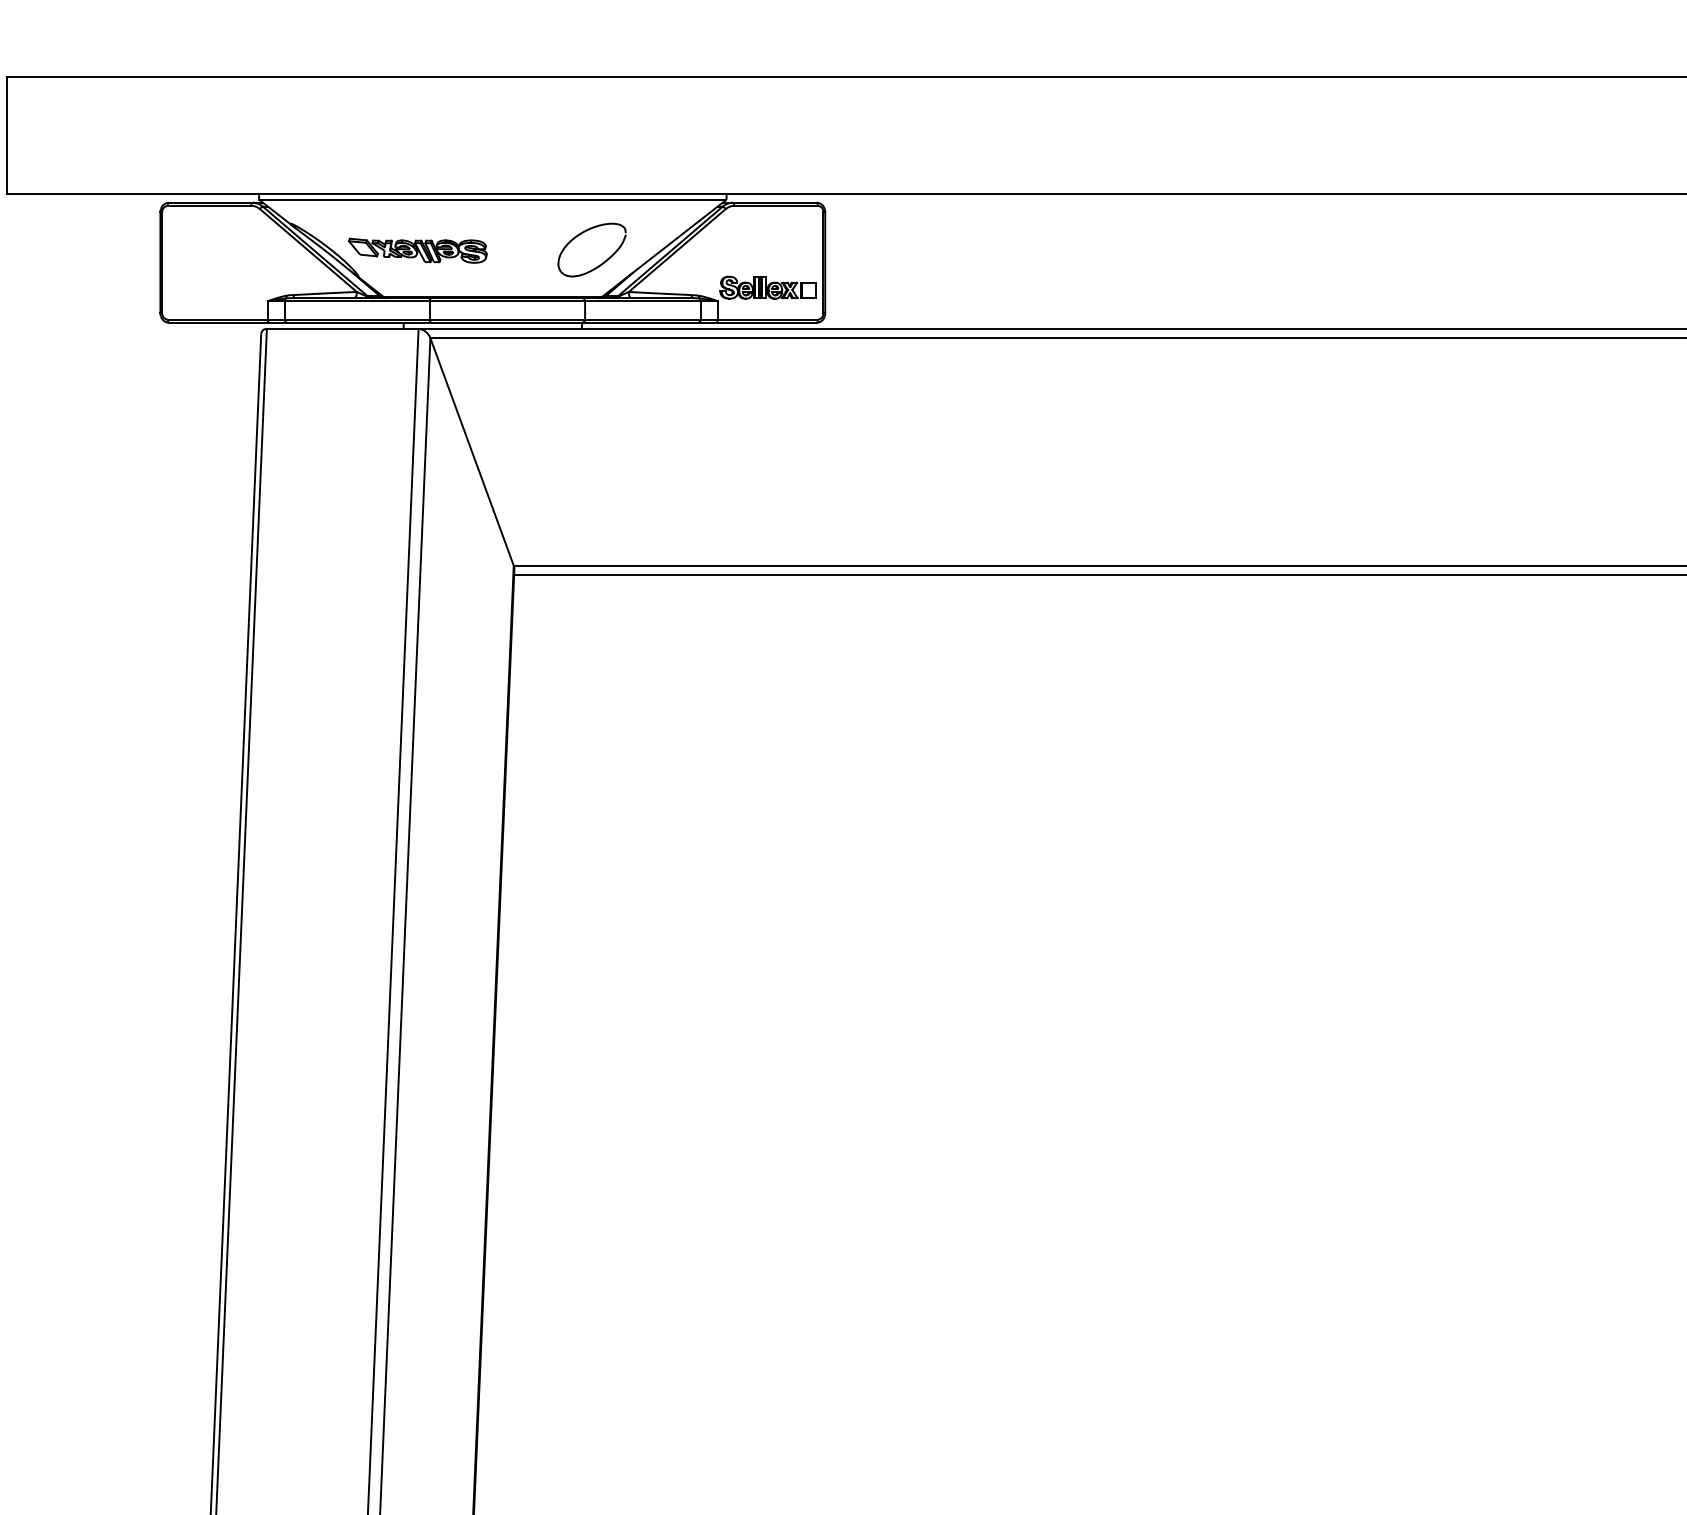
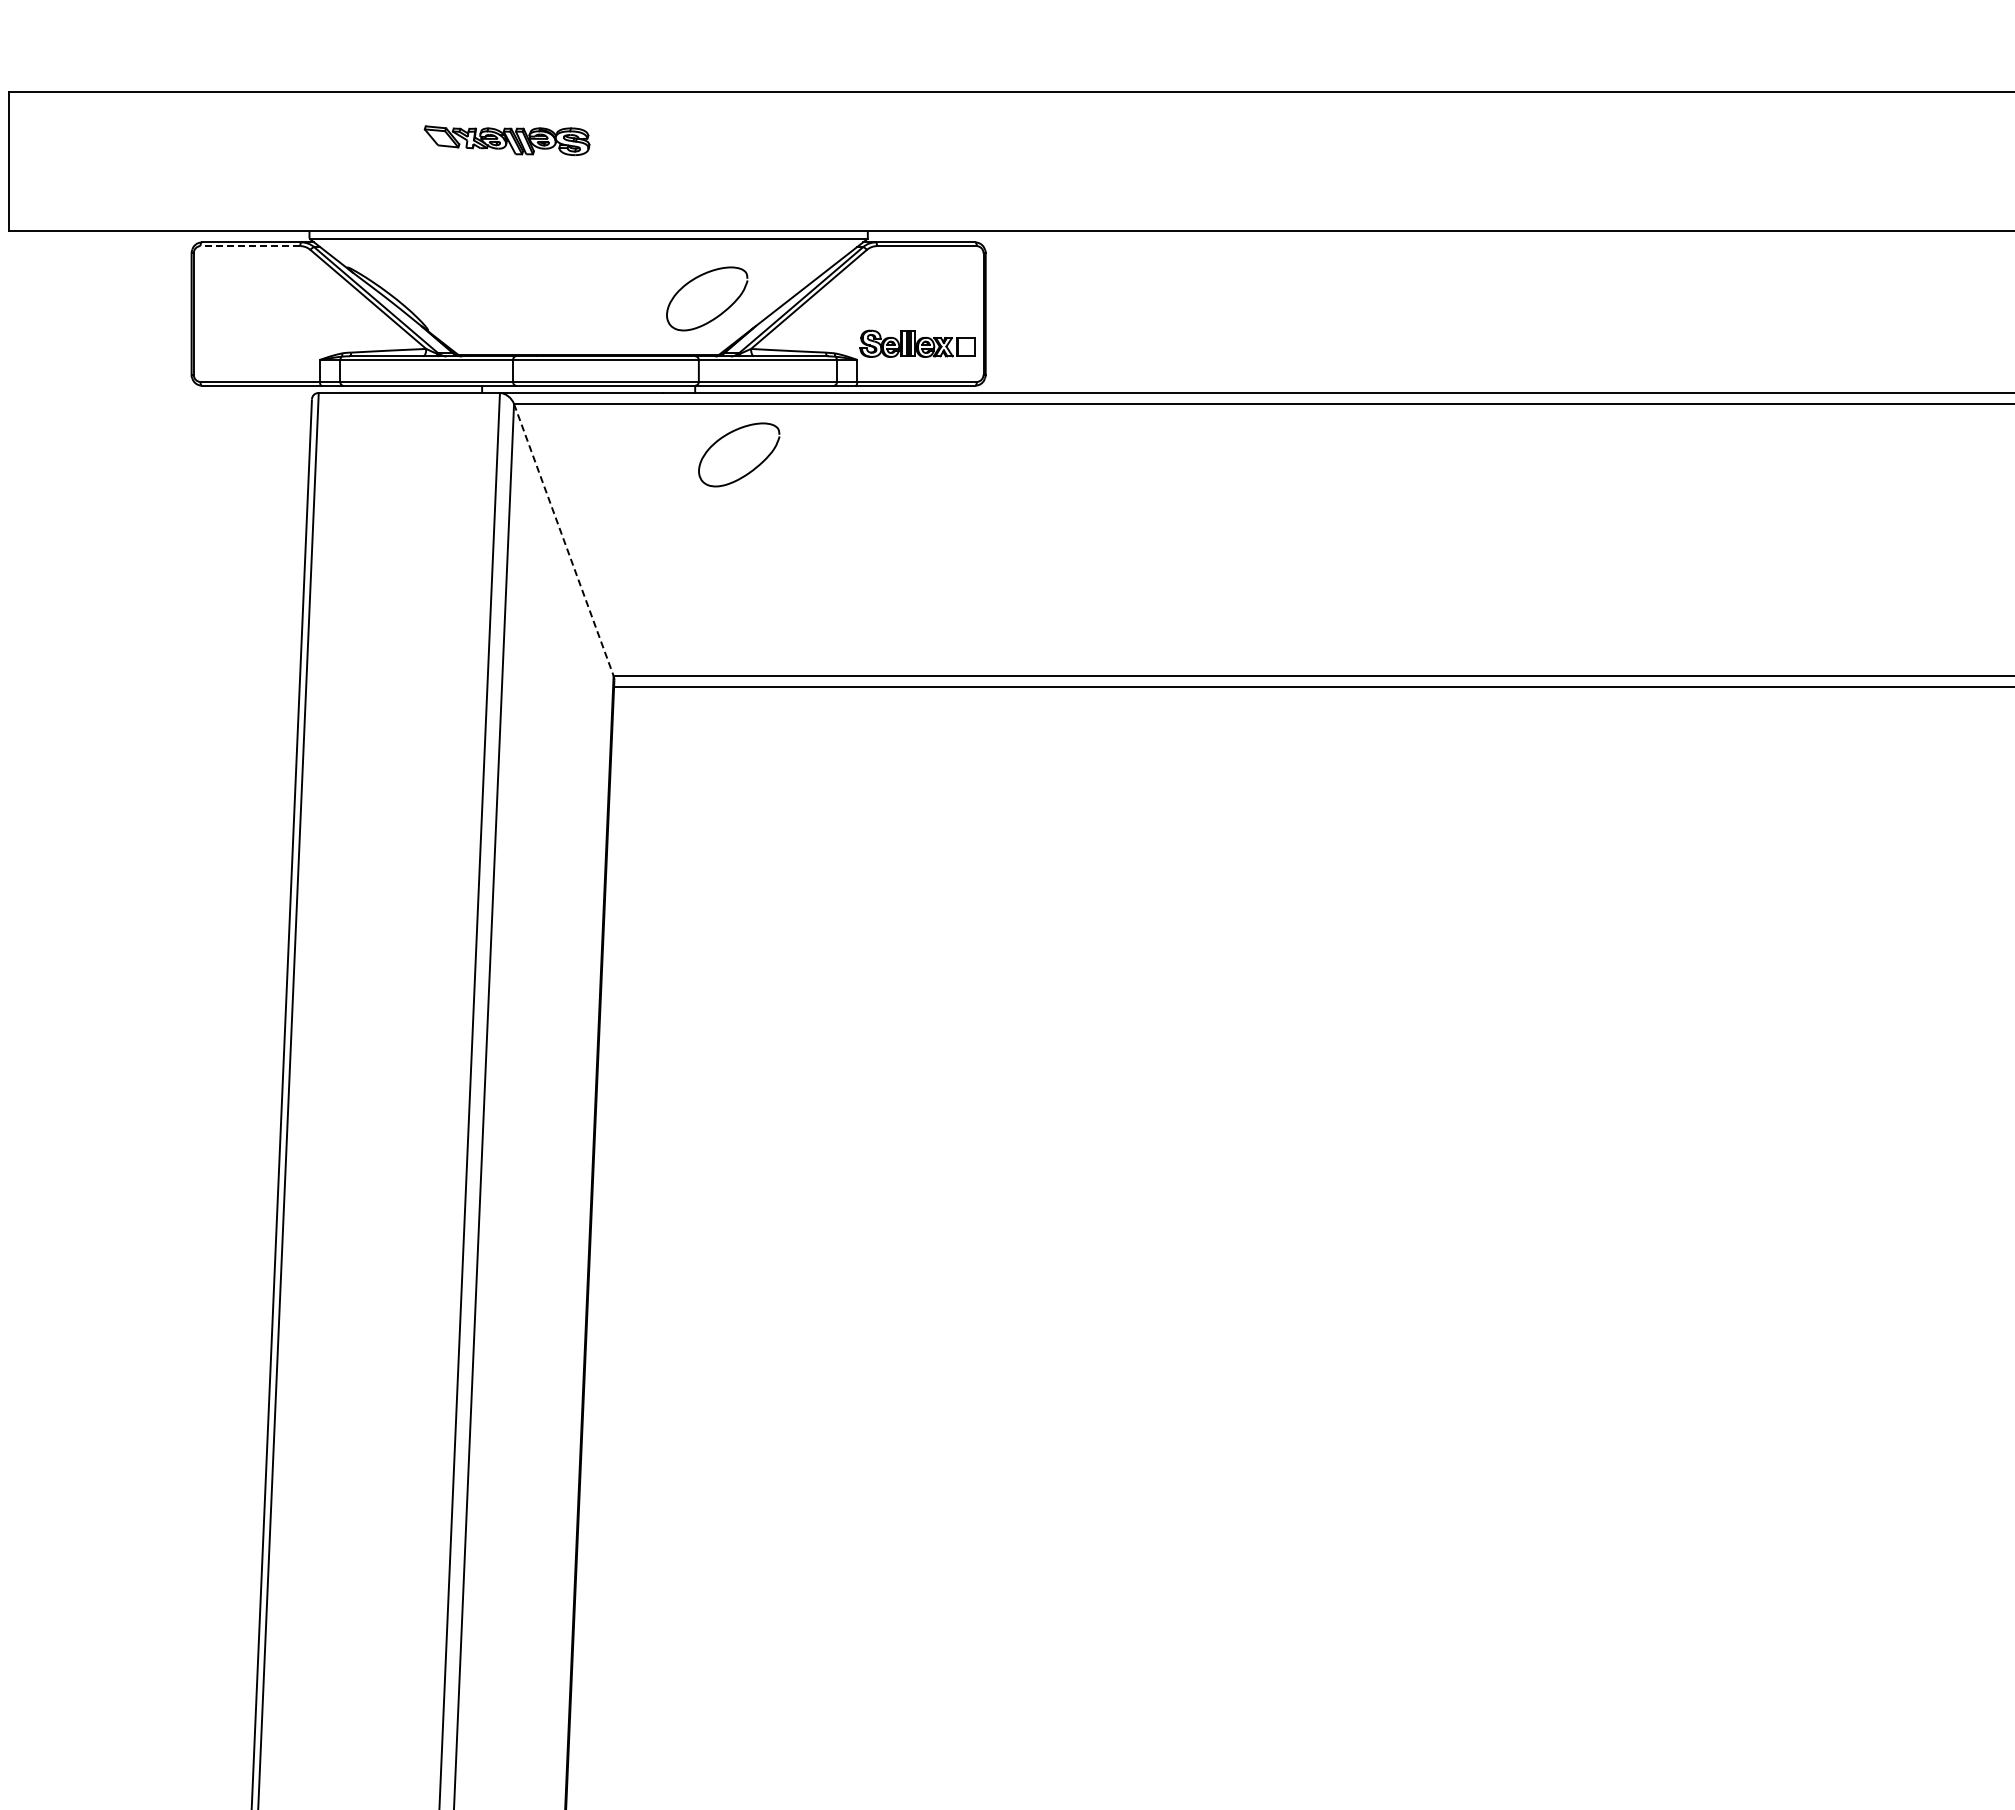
line: (209, 206) -> (250, 246), solid -> dashed
part: (417, 250) -> (506, 140), moved
curve: (627, 394) -> (749, 471), added
line: (471, 451) -> (563, 539), solid -> dashed

